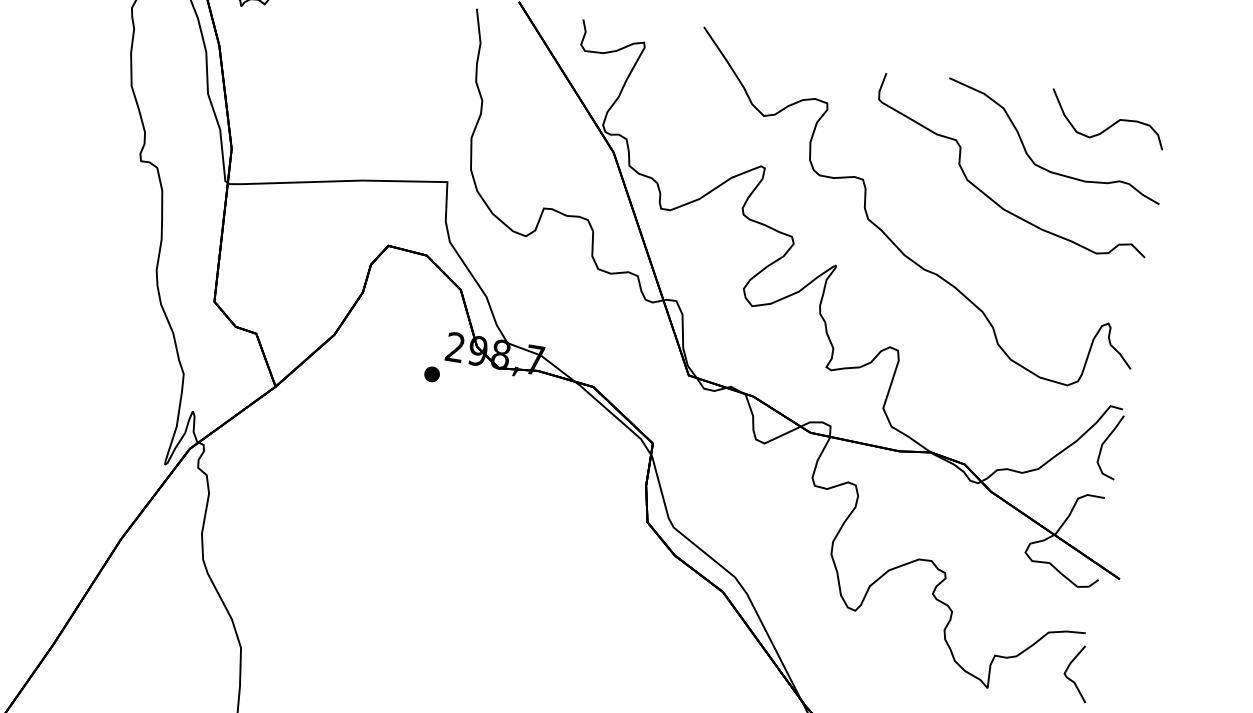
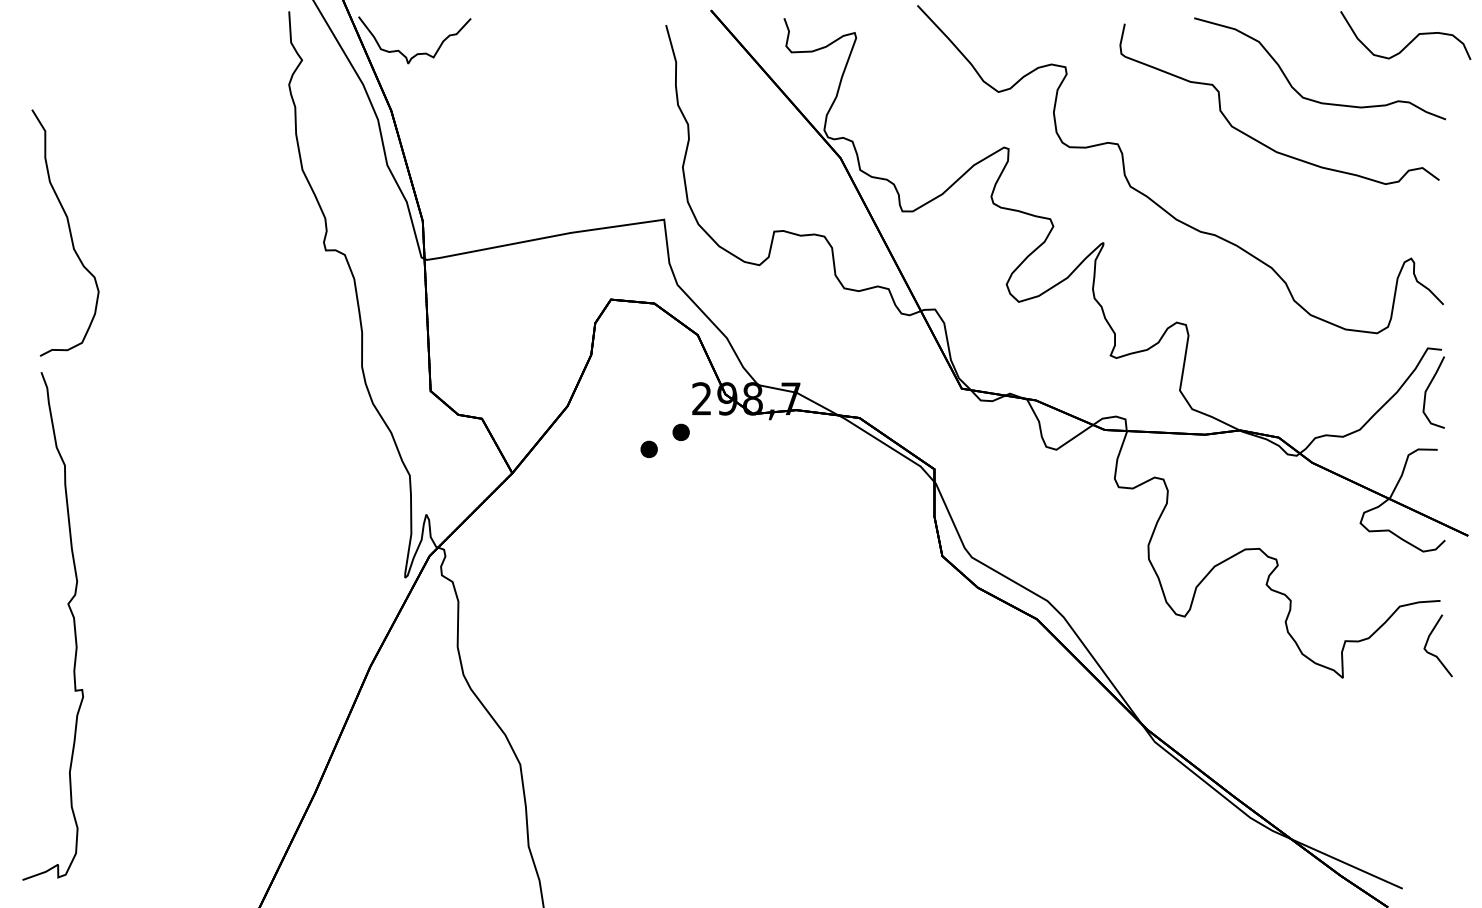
part: (1112, 124) -> (1411, 40), moved
part: (400, 384) -> (648, 448), added

